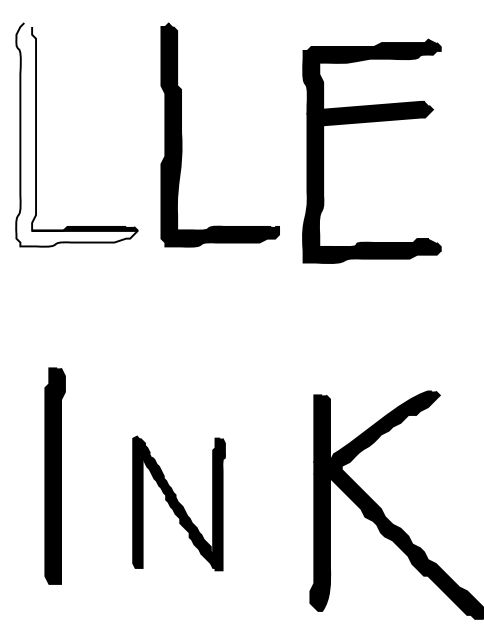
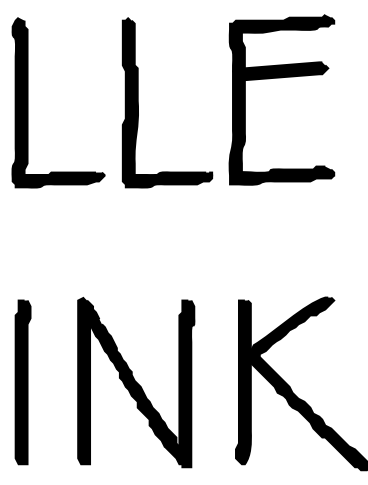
part: (371, 122) -> (281, 78), moved
fill: (76, 134) -> (58, 102), added
part: (54, 475) -> (22, 381), moved
part: (178, 503) -> (135, 382), size x1.67

